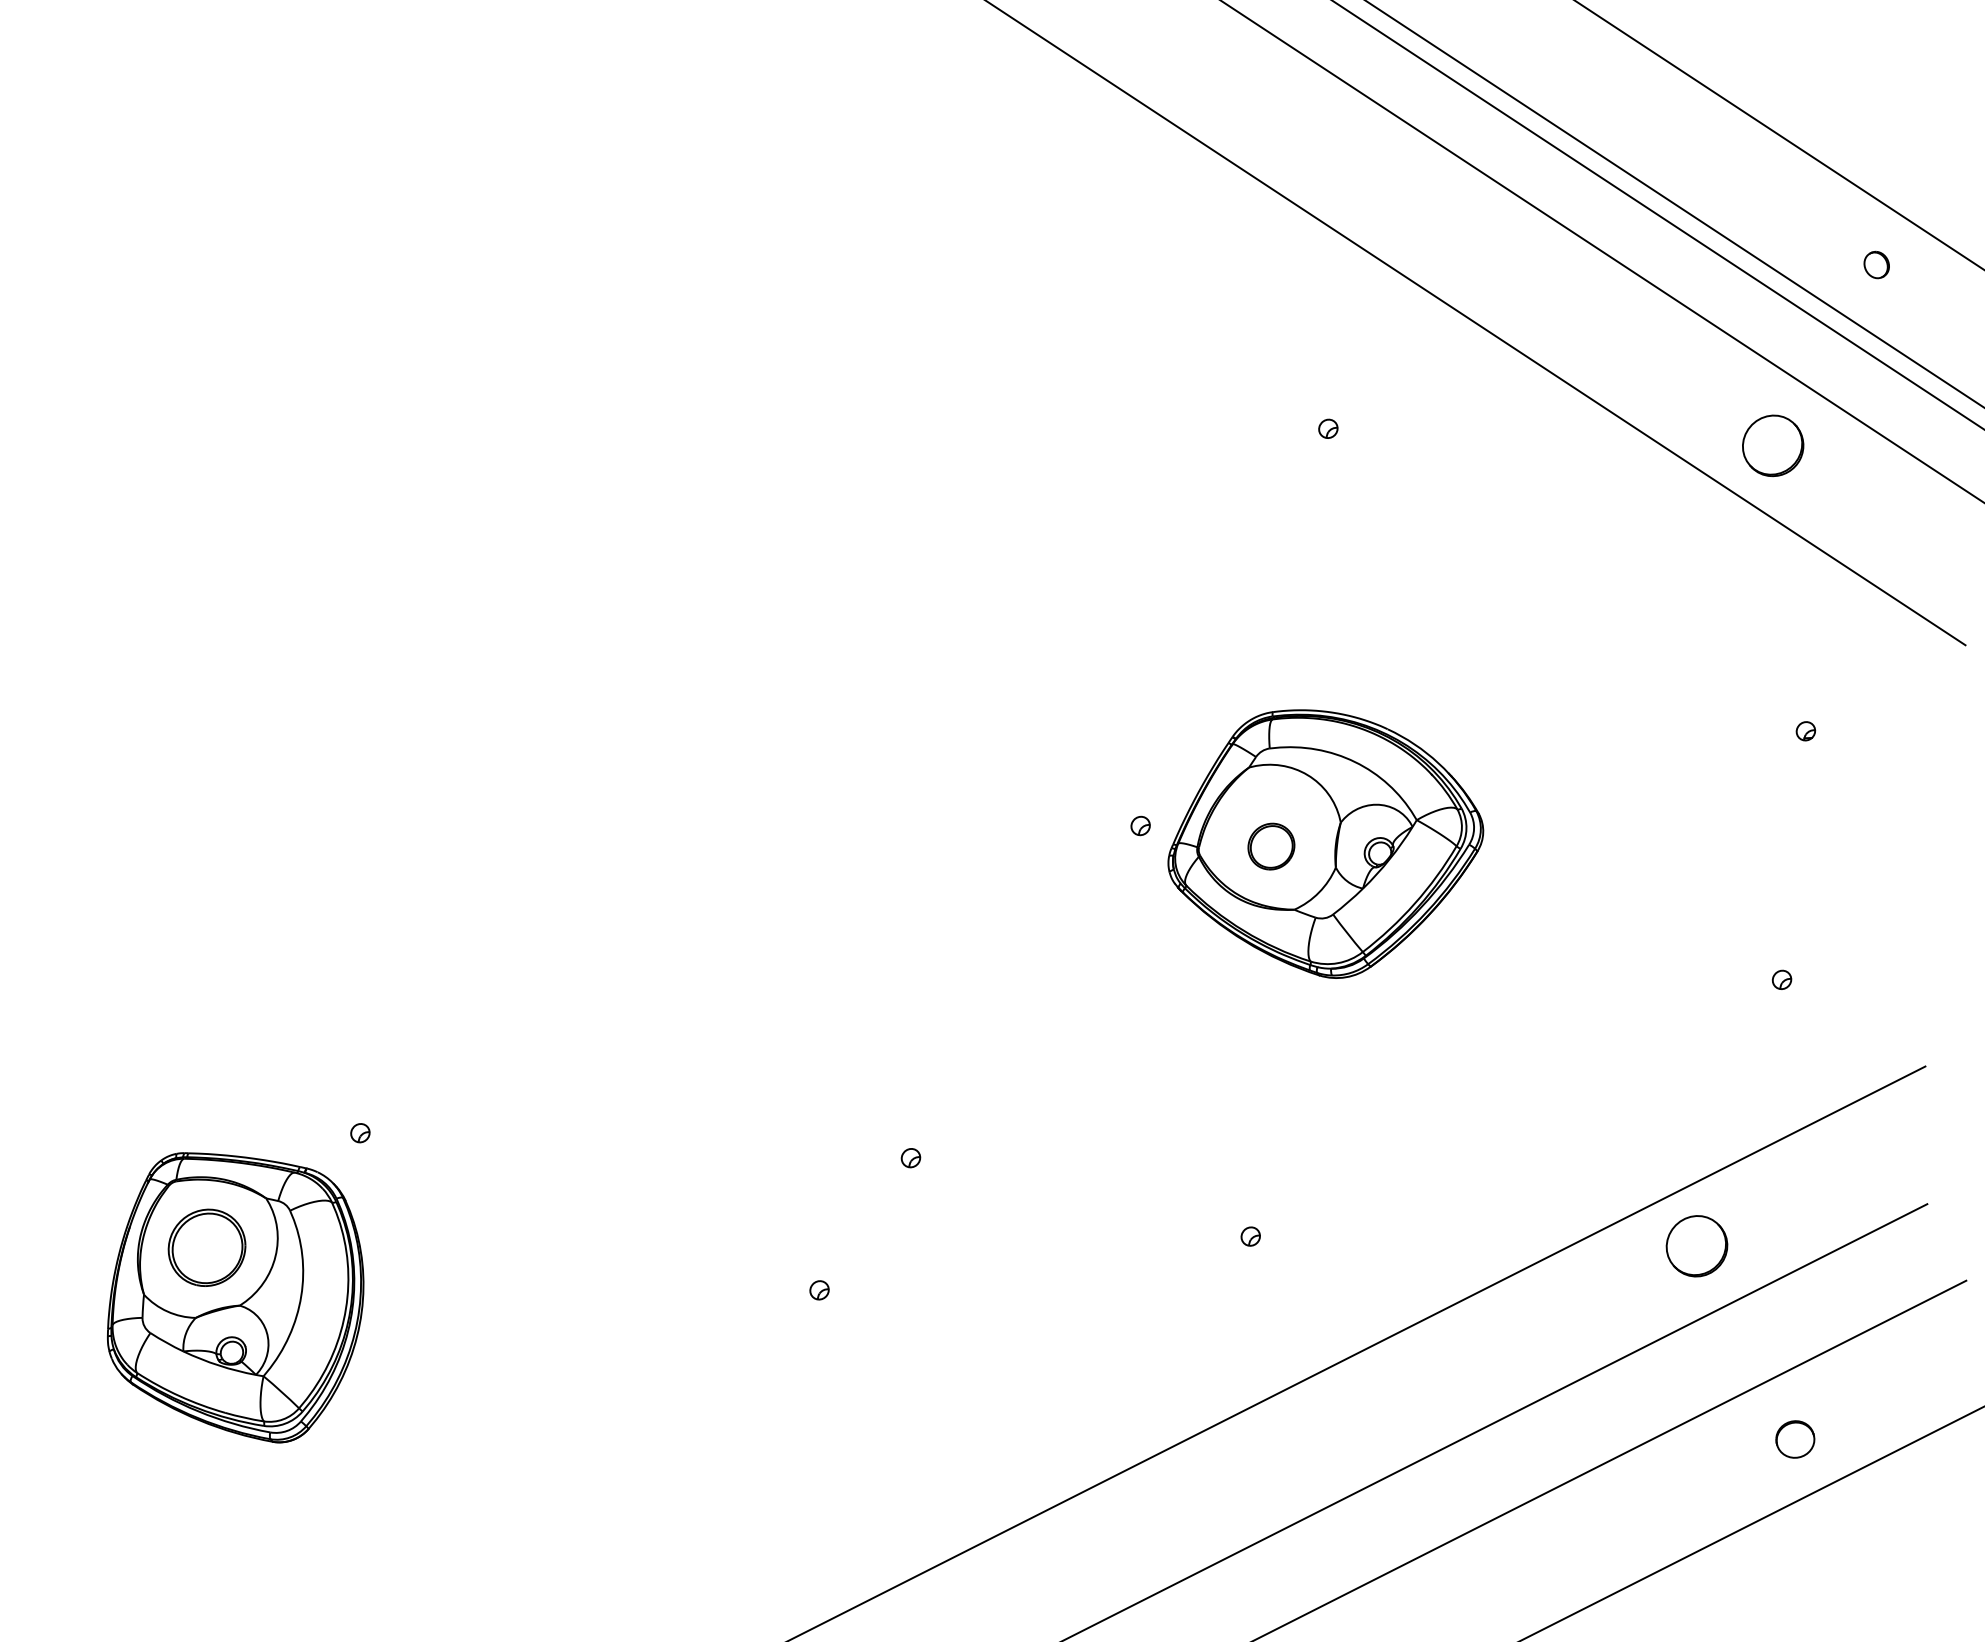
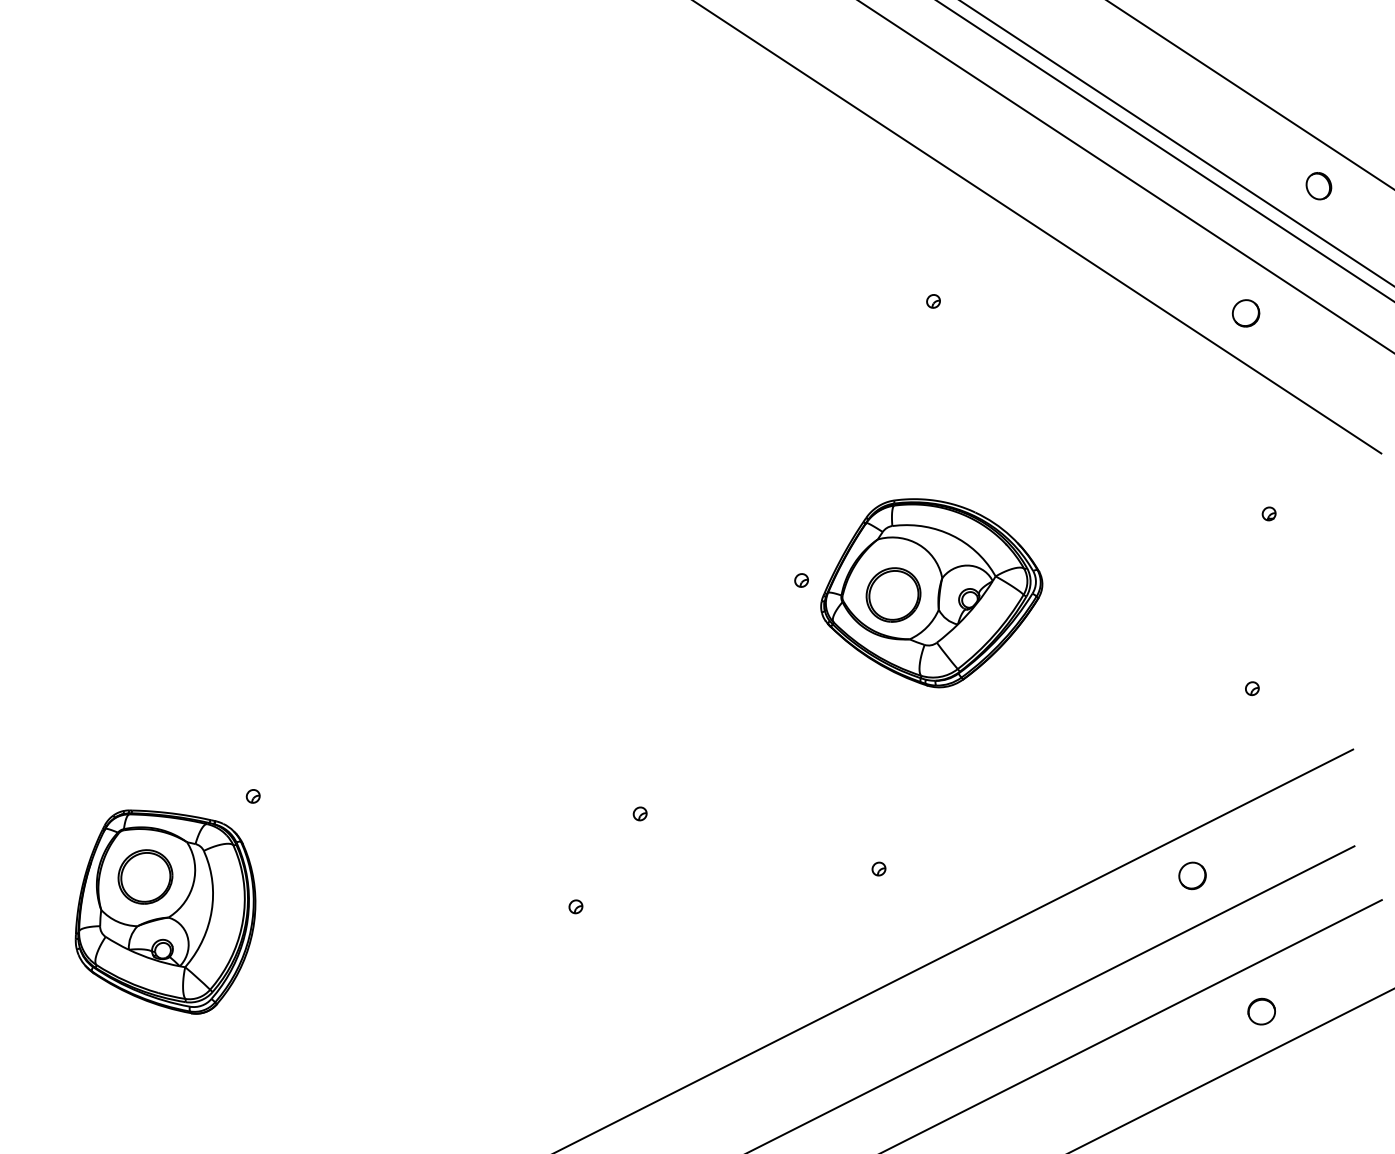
part: (1876, 265) -> (1318, 186), size x1.43
part: (1772, 446) -> (1245, 313), size x0.62
part: (1271, 845) -> (893, 594), size x1.67
part: (1696, 1245) -> (1192, 875), size x0.62

